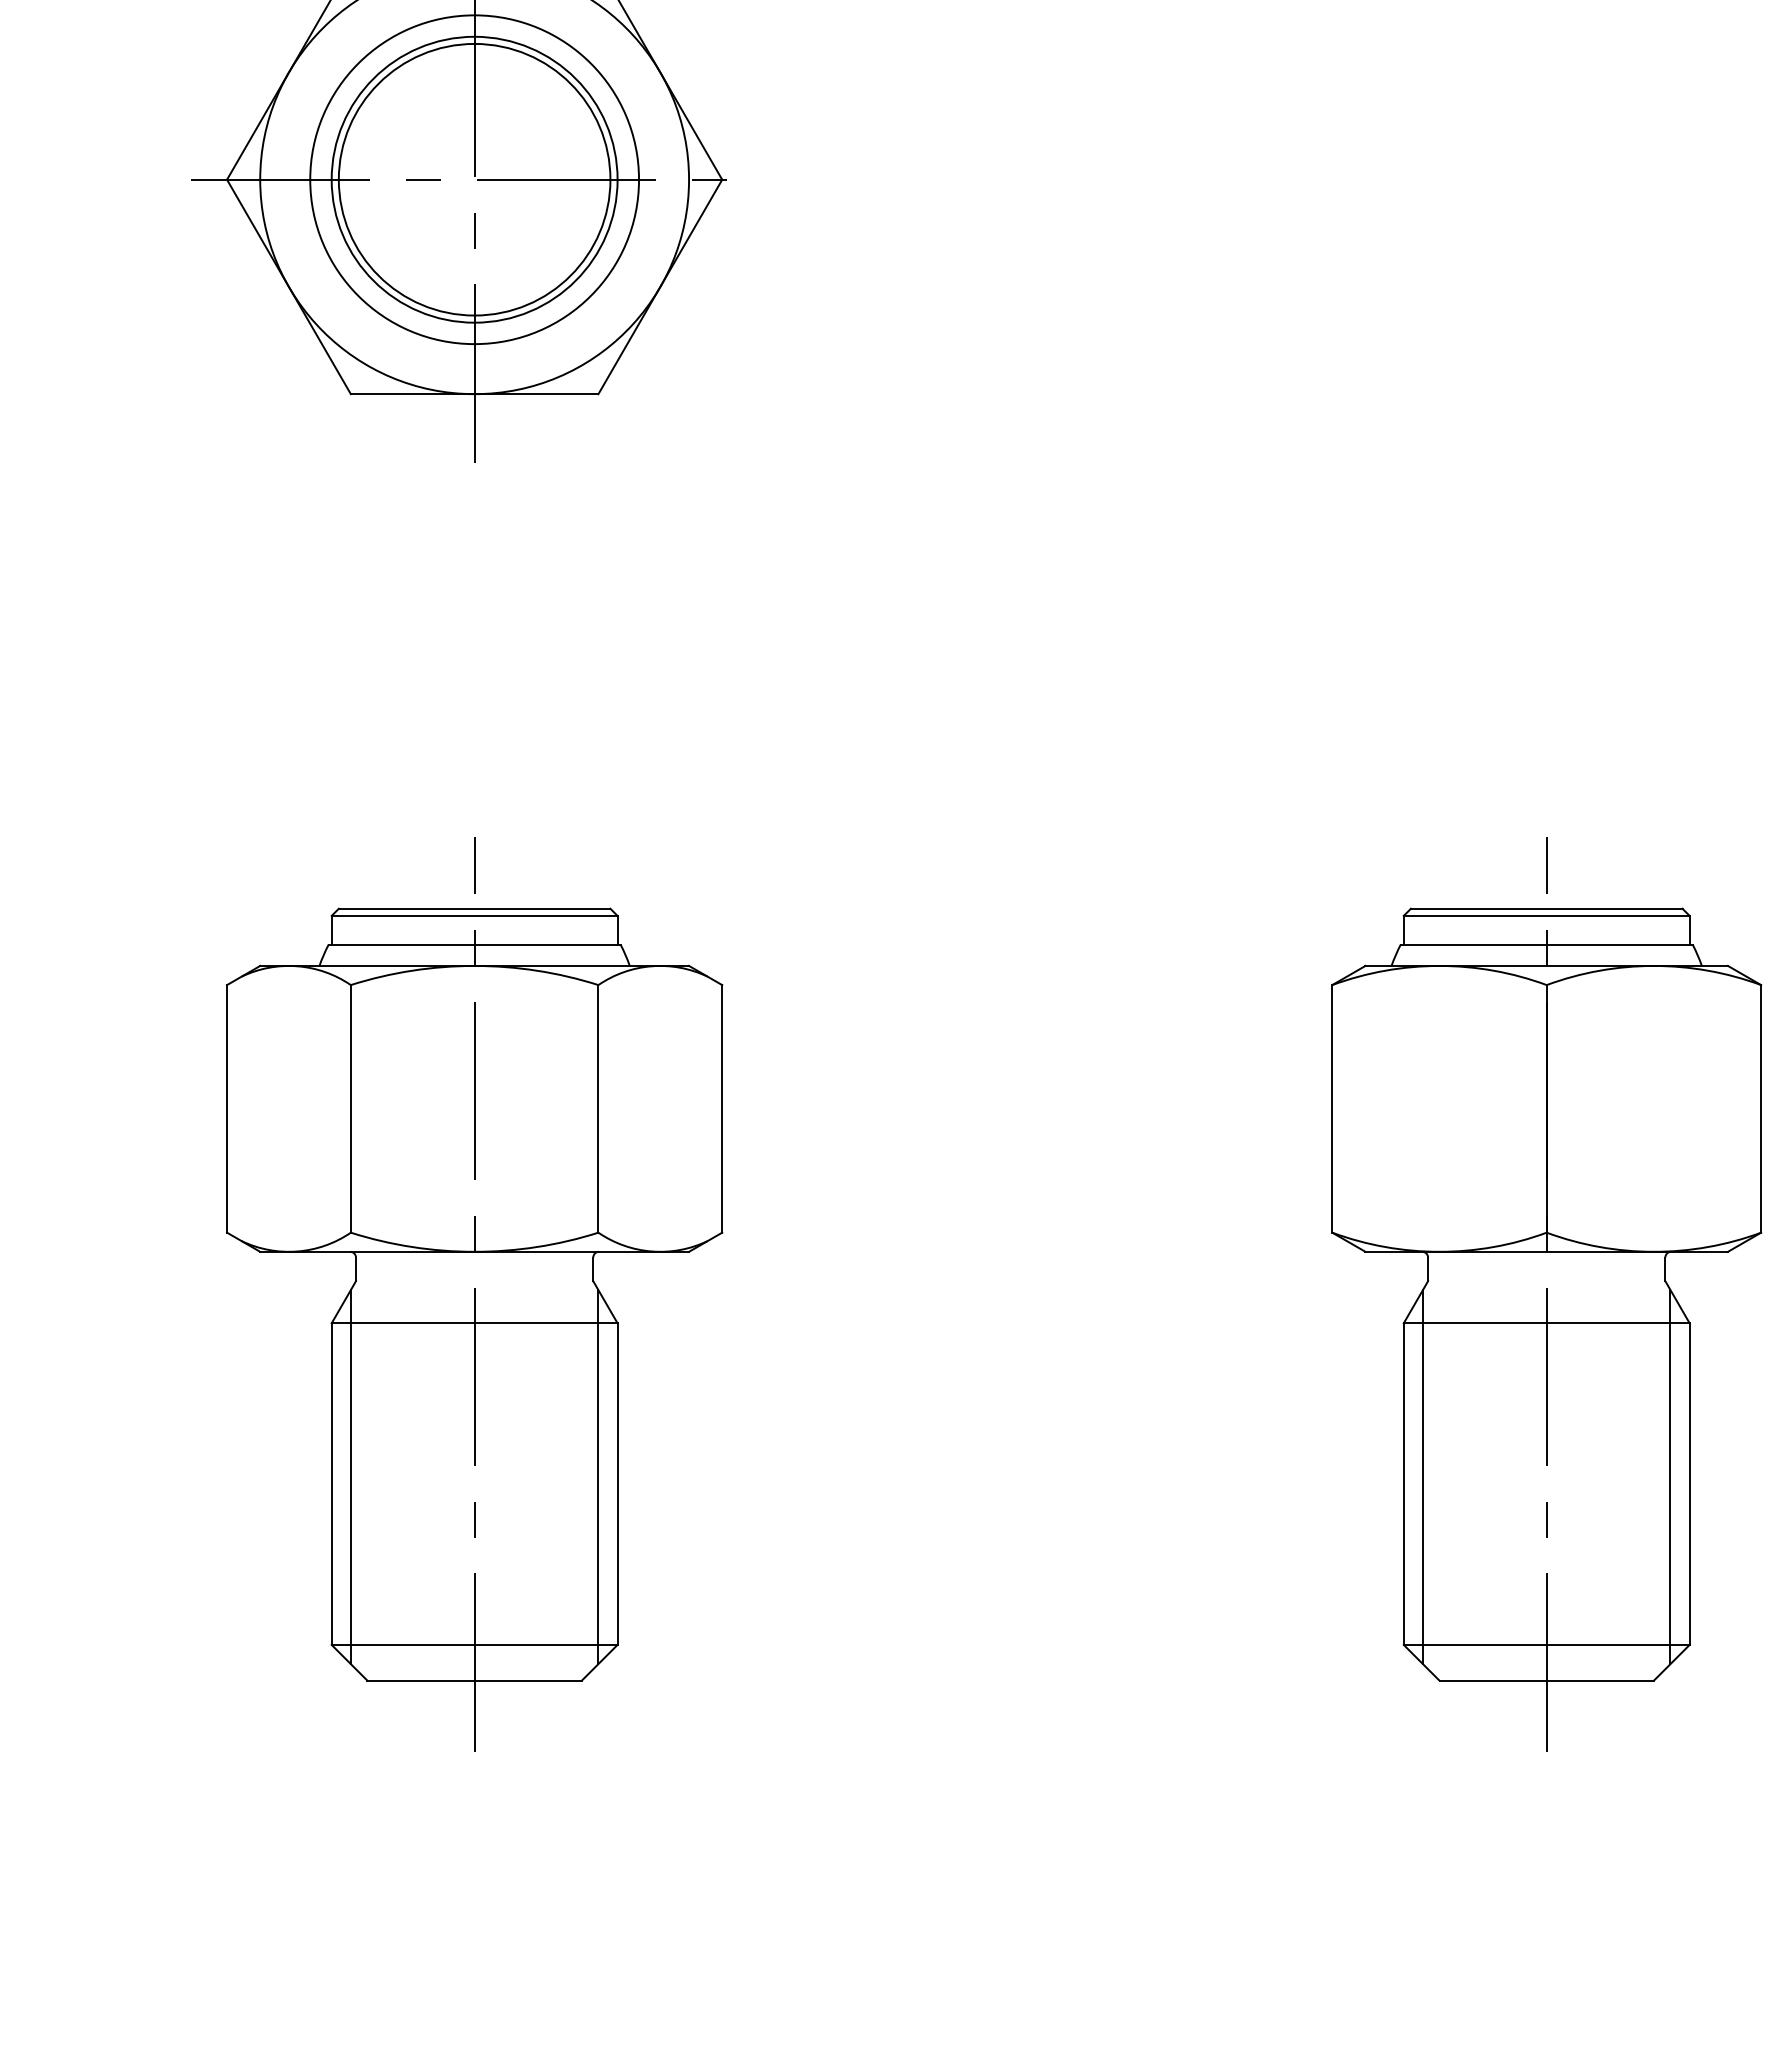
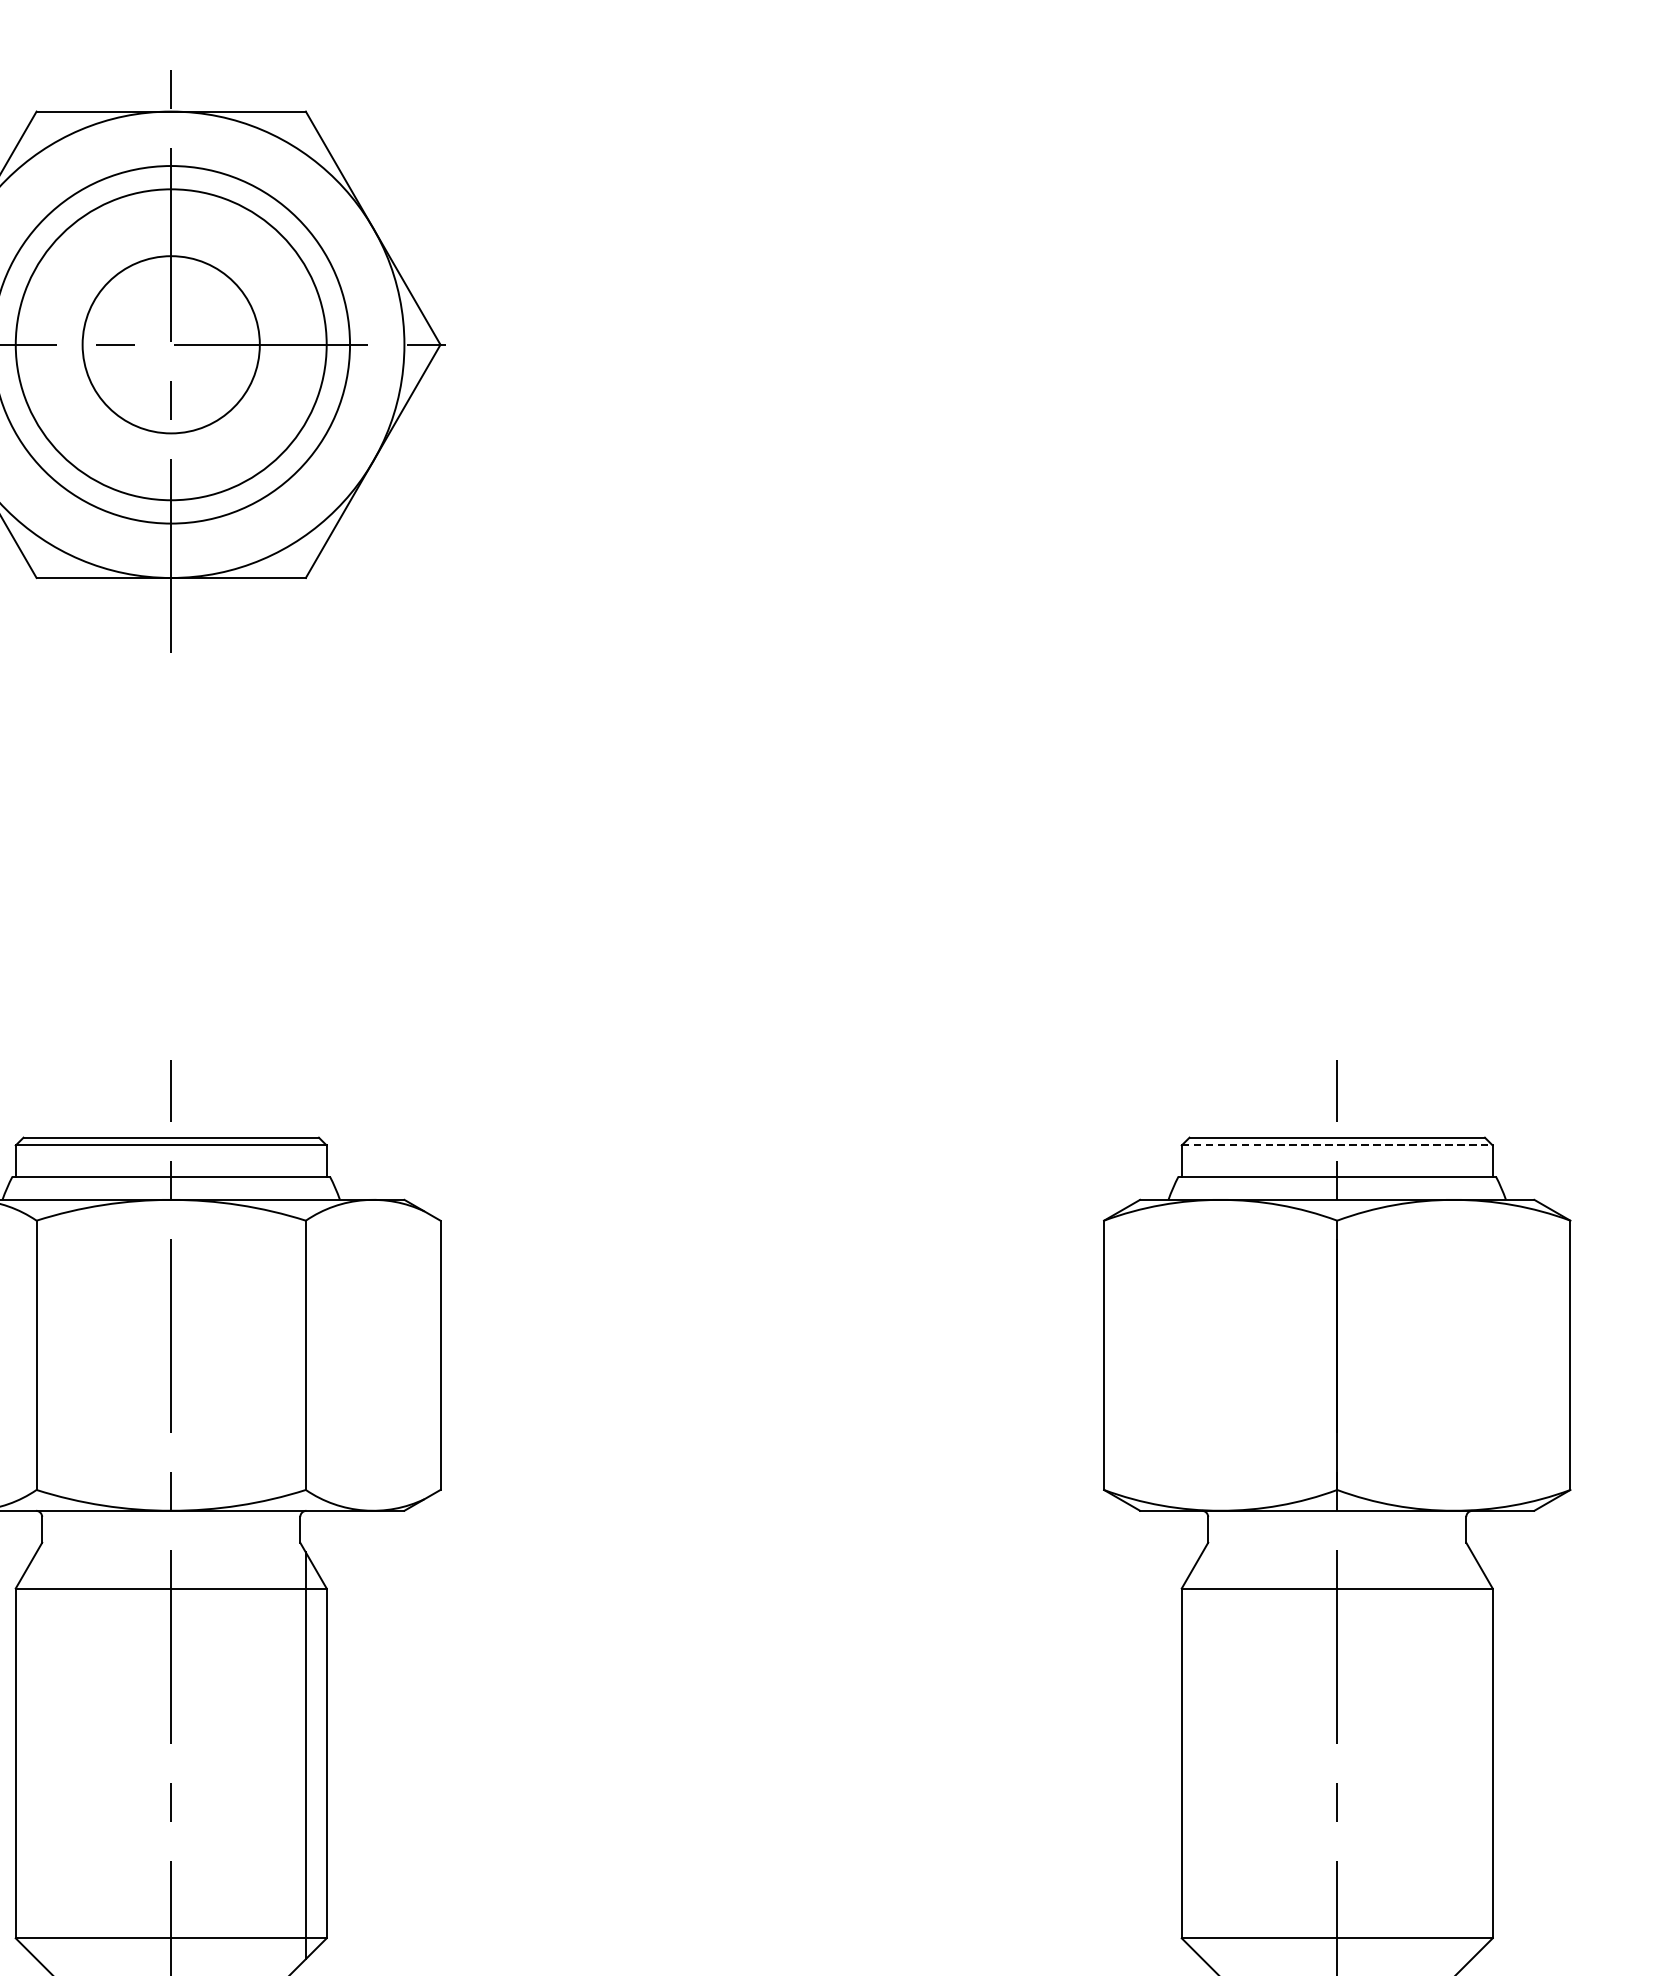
circle: (474, 179) -> (171, 344), size x0.6
line: (1546, 915) -> (1336, 1145), solid -> dashed
line: (351, 1476) -> (37, 1755), removed
line: (1423, 1476) -> (1203, 1755), removed
line: (1670, 1476) -> (1471, 1755), removed

